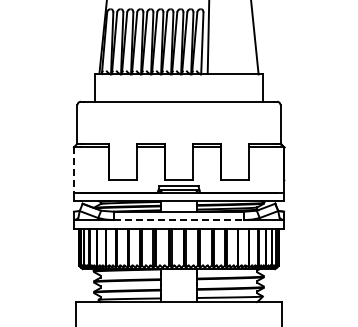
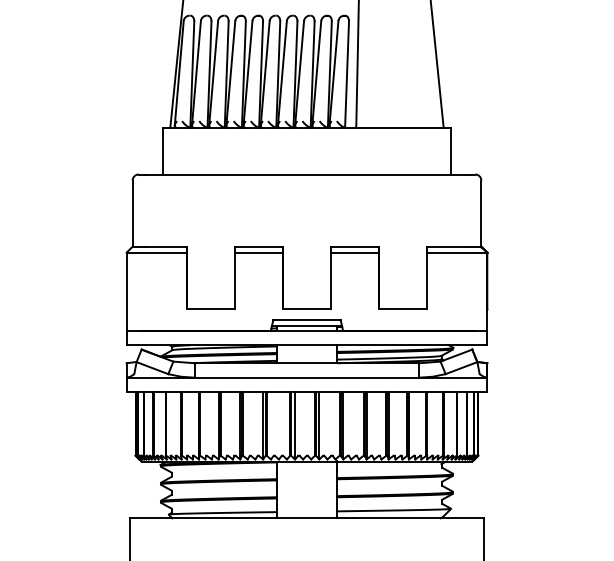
line: (73, 170) -> (125, 292), dashed -> solid
line: (179, 220) -> (307, 378), dashed -> solid

